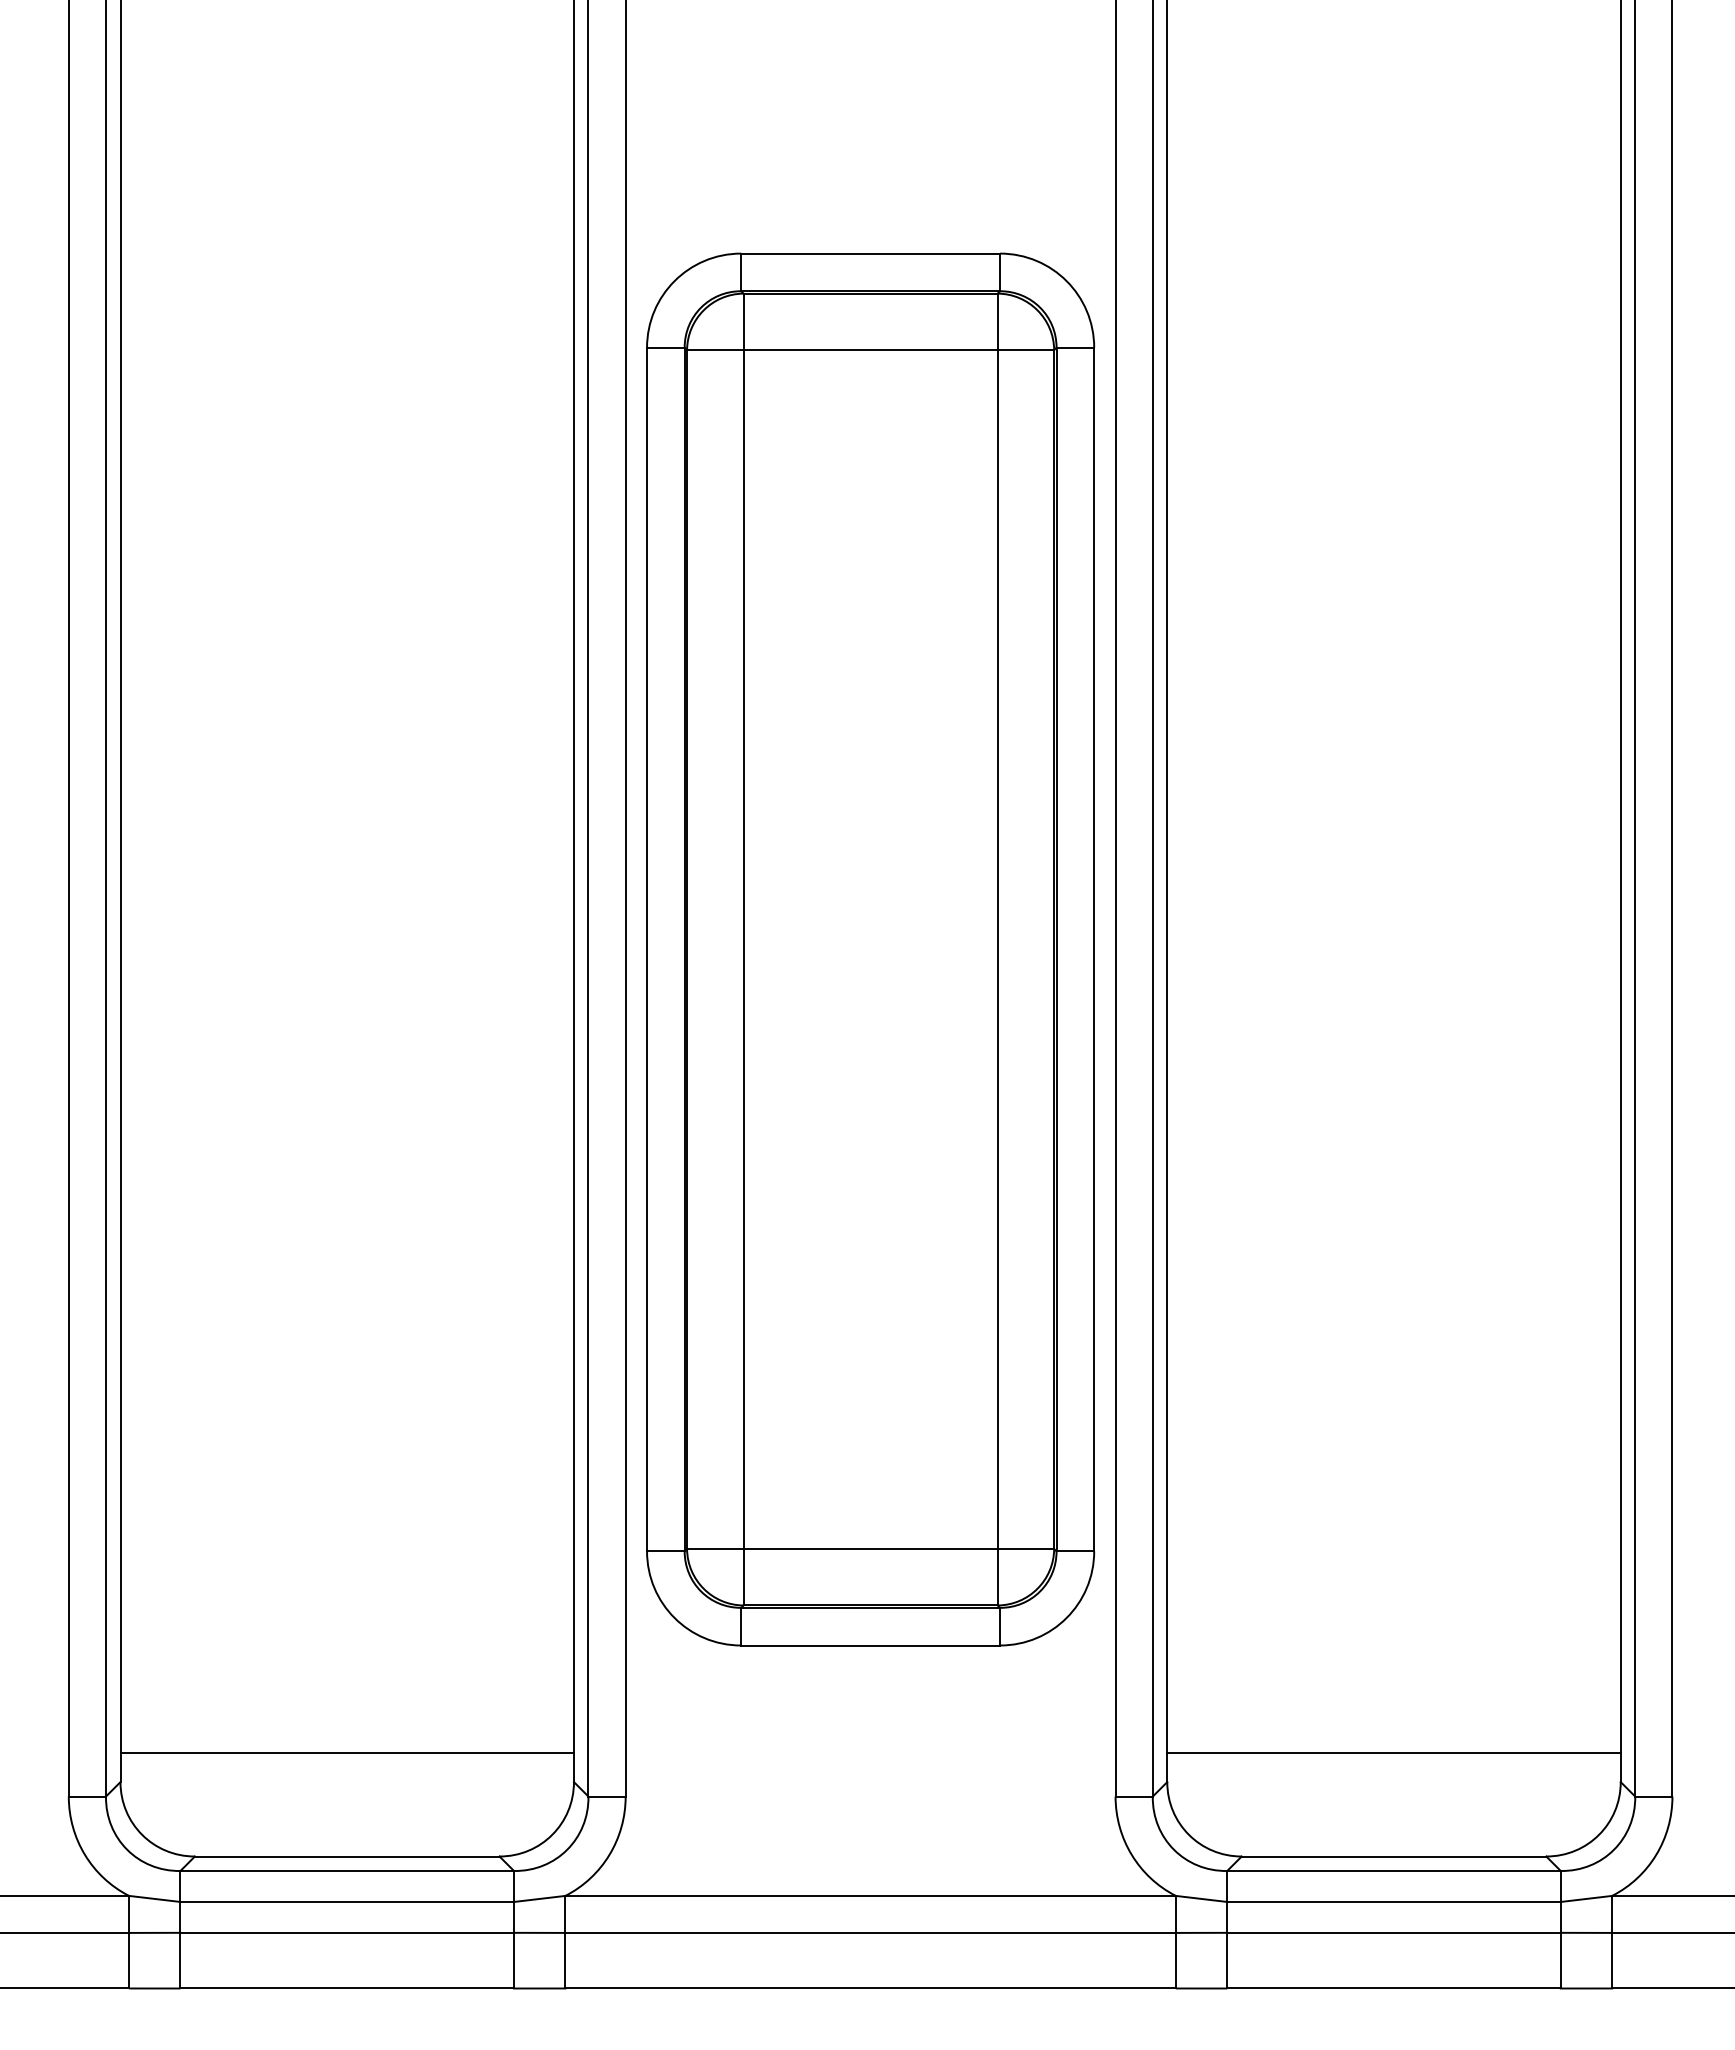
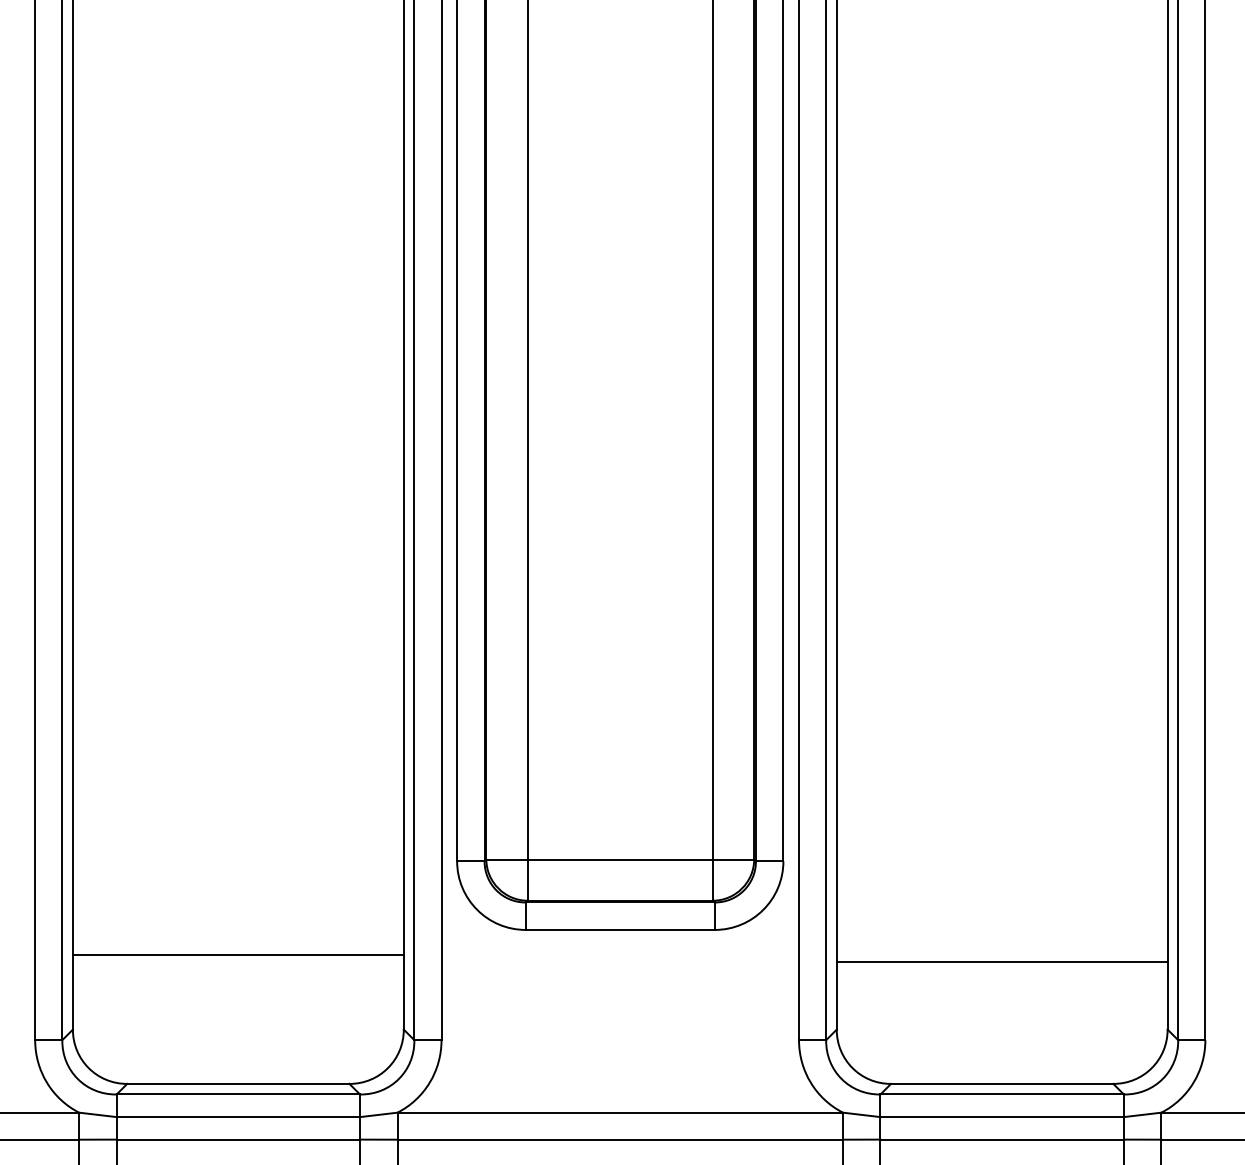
line: (346, 1752) -> (237, 954), moved
line: (1393, 1752) -> (1001, 962), moved

